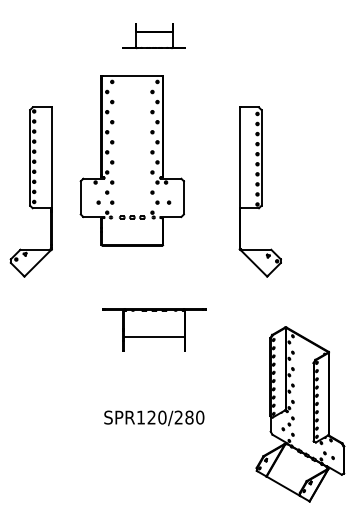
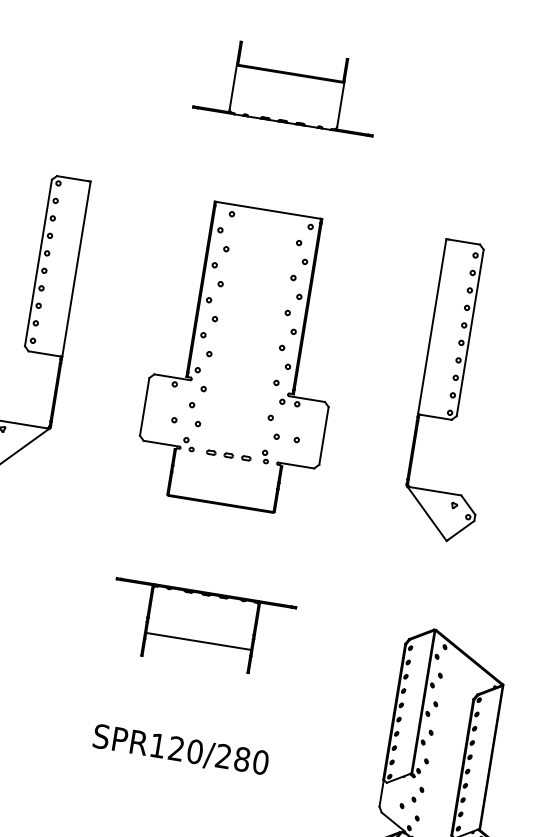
part: (154, 35) -> (289, 85), size x1.67
part: (131, 160) -> (243, 356), moved
part: (259, 191) -> (457, 390), moved
part: (154, 329) -> (201, 627), moved

